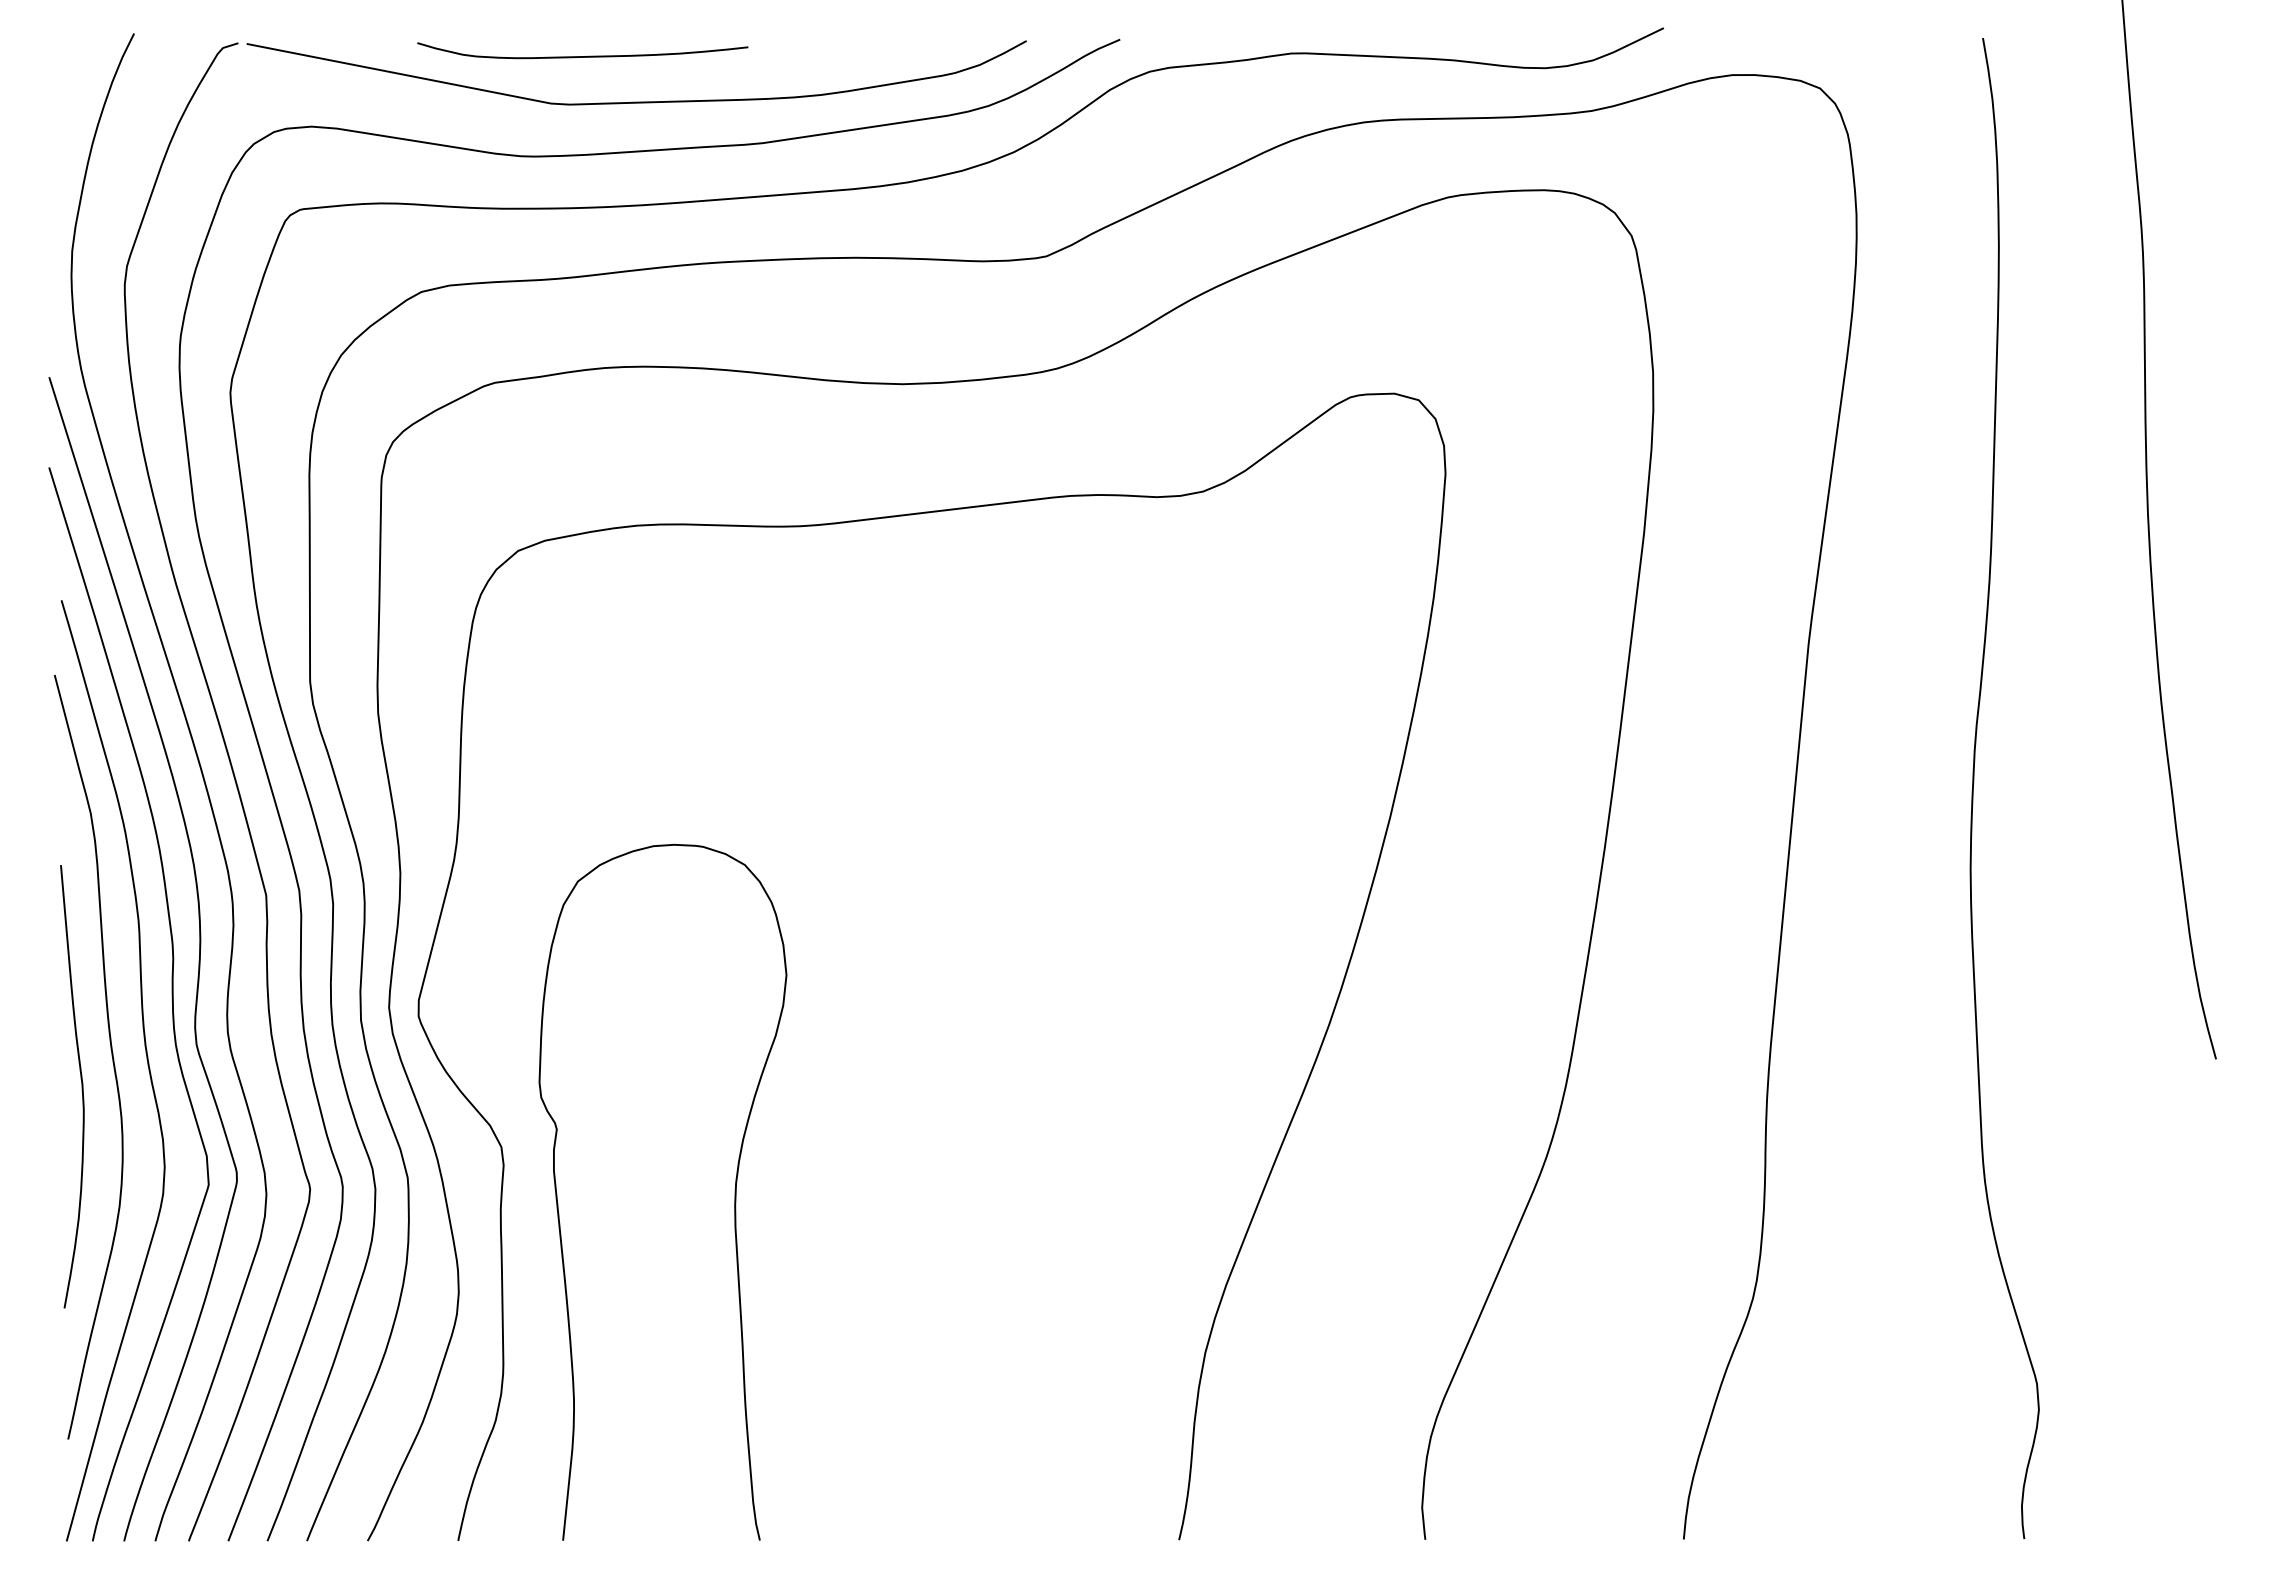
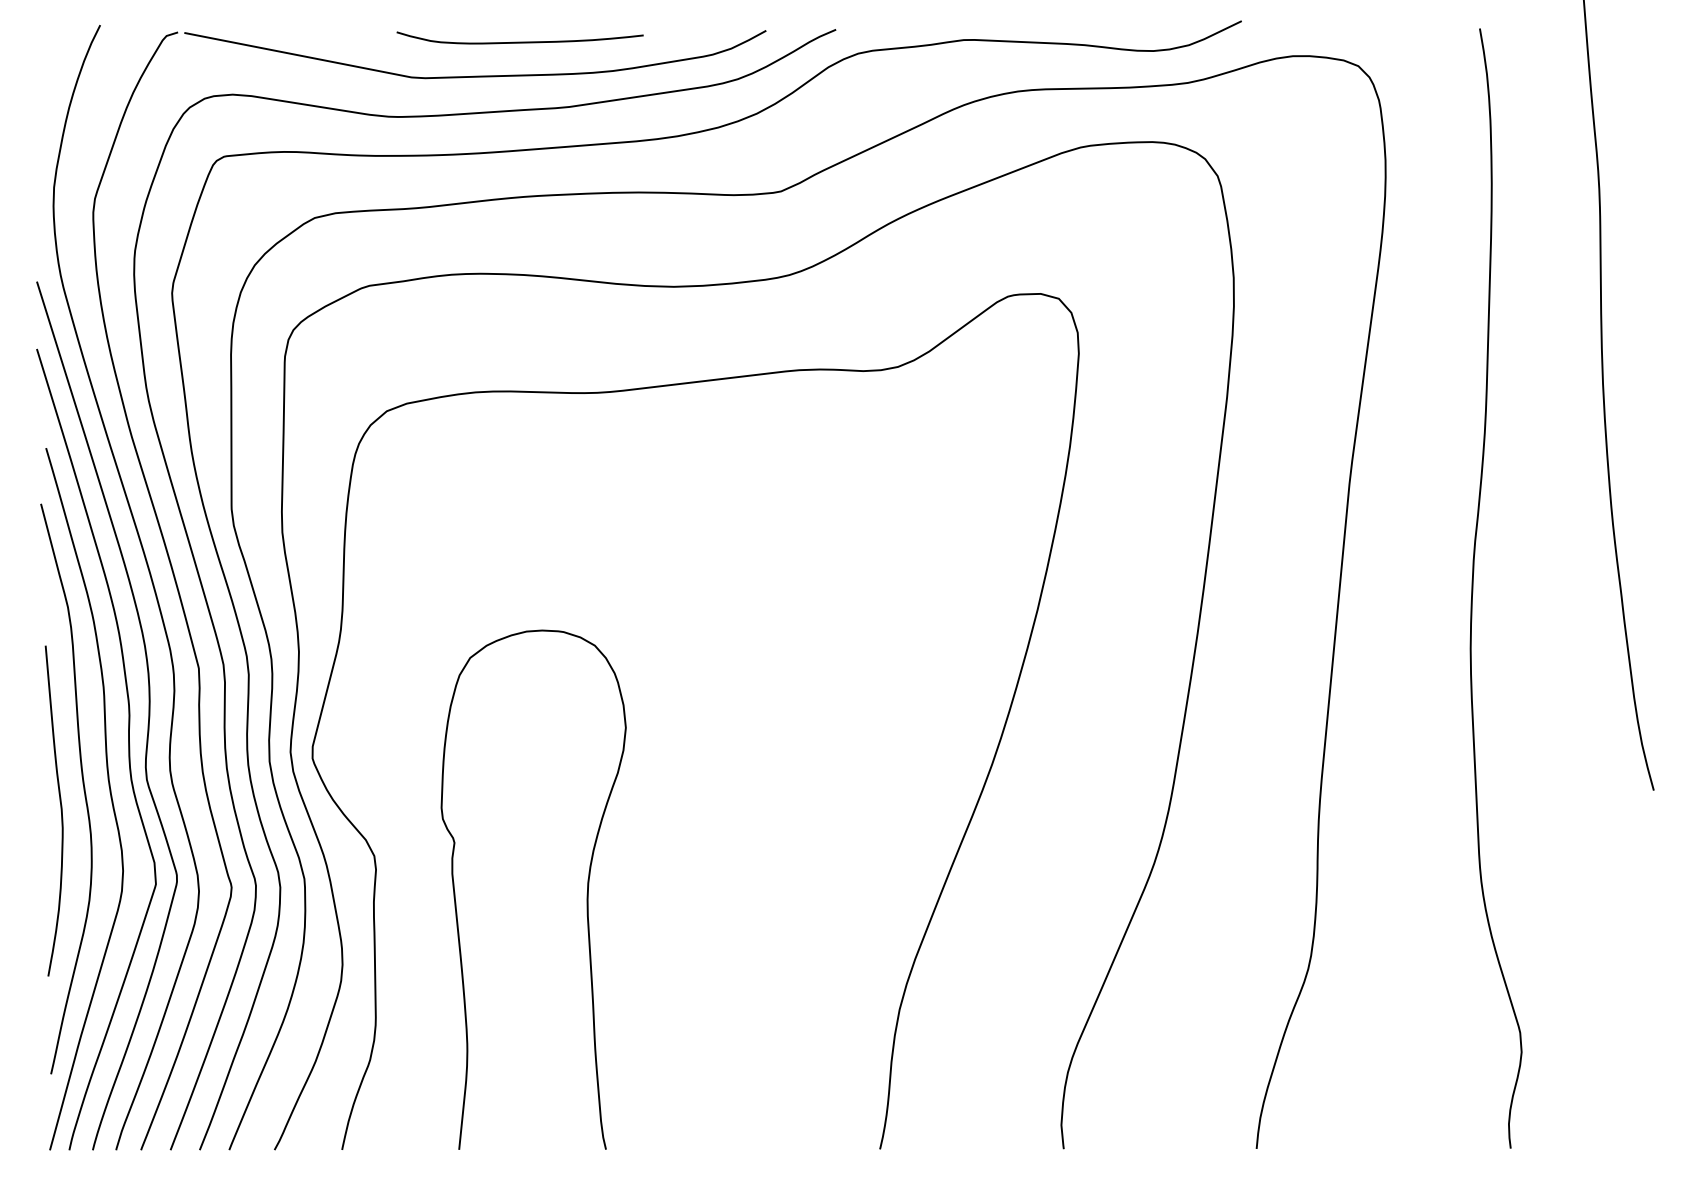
curve: (582, 56) -> (519, 42), moved
curve: (734, 1191) -> (587, 889), moved

